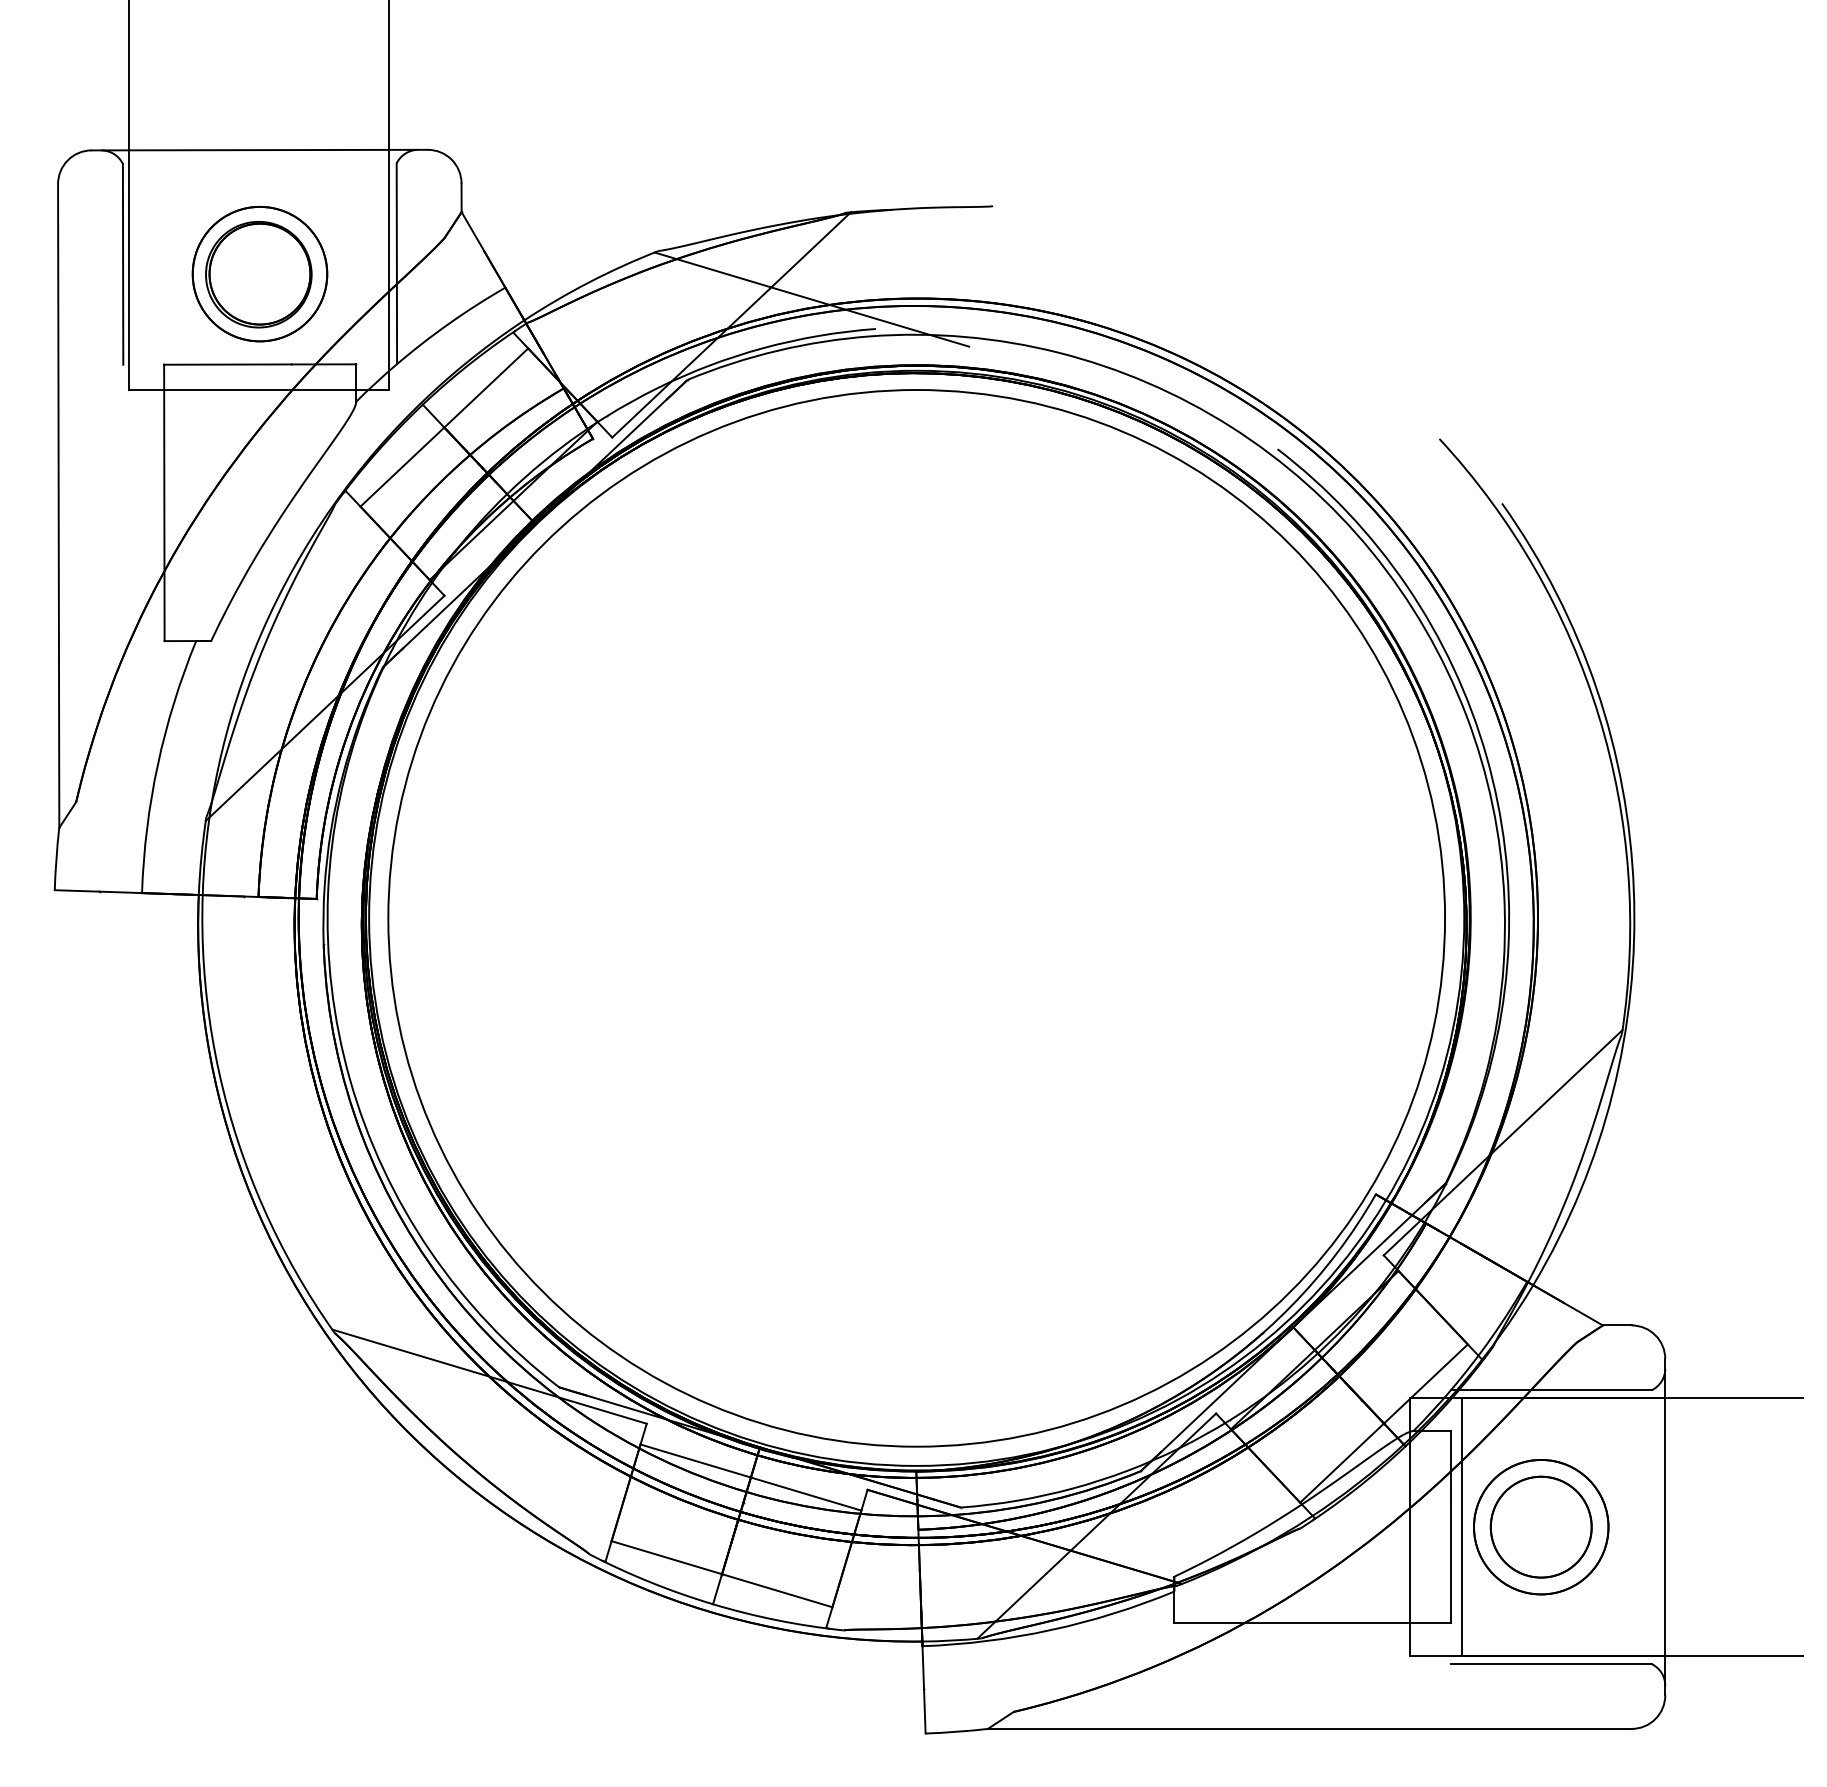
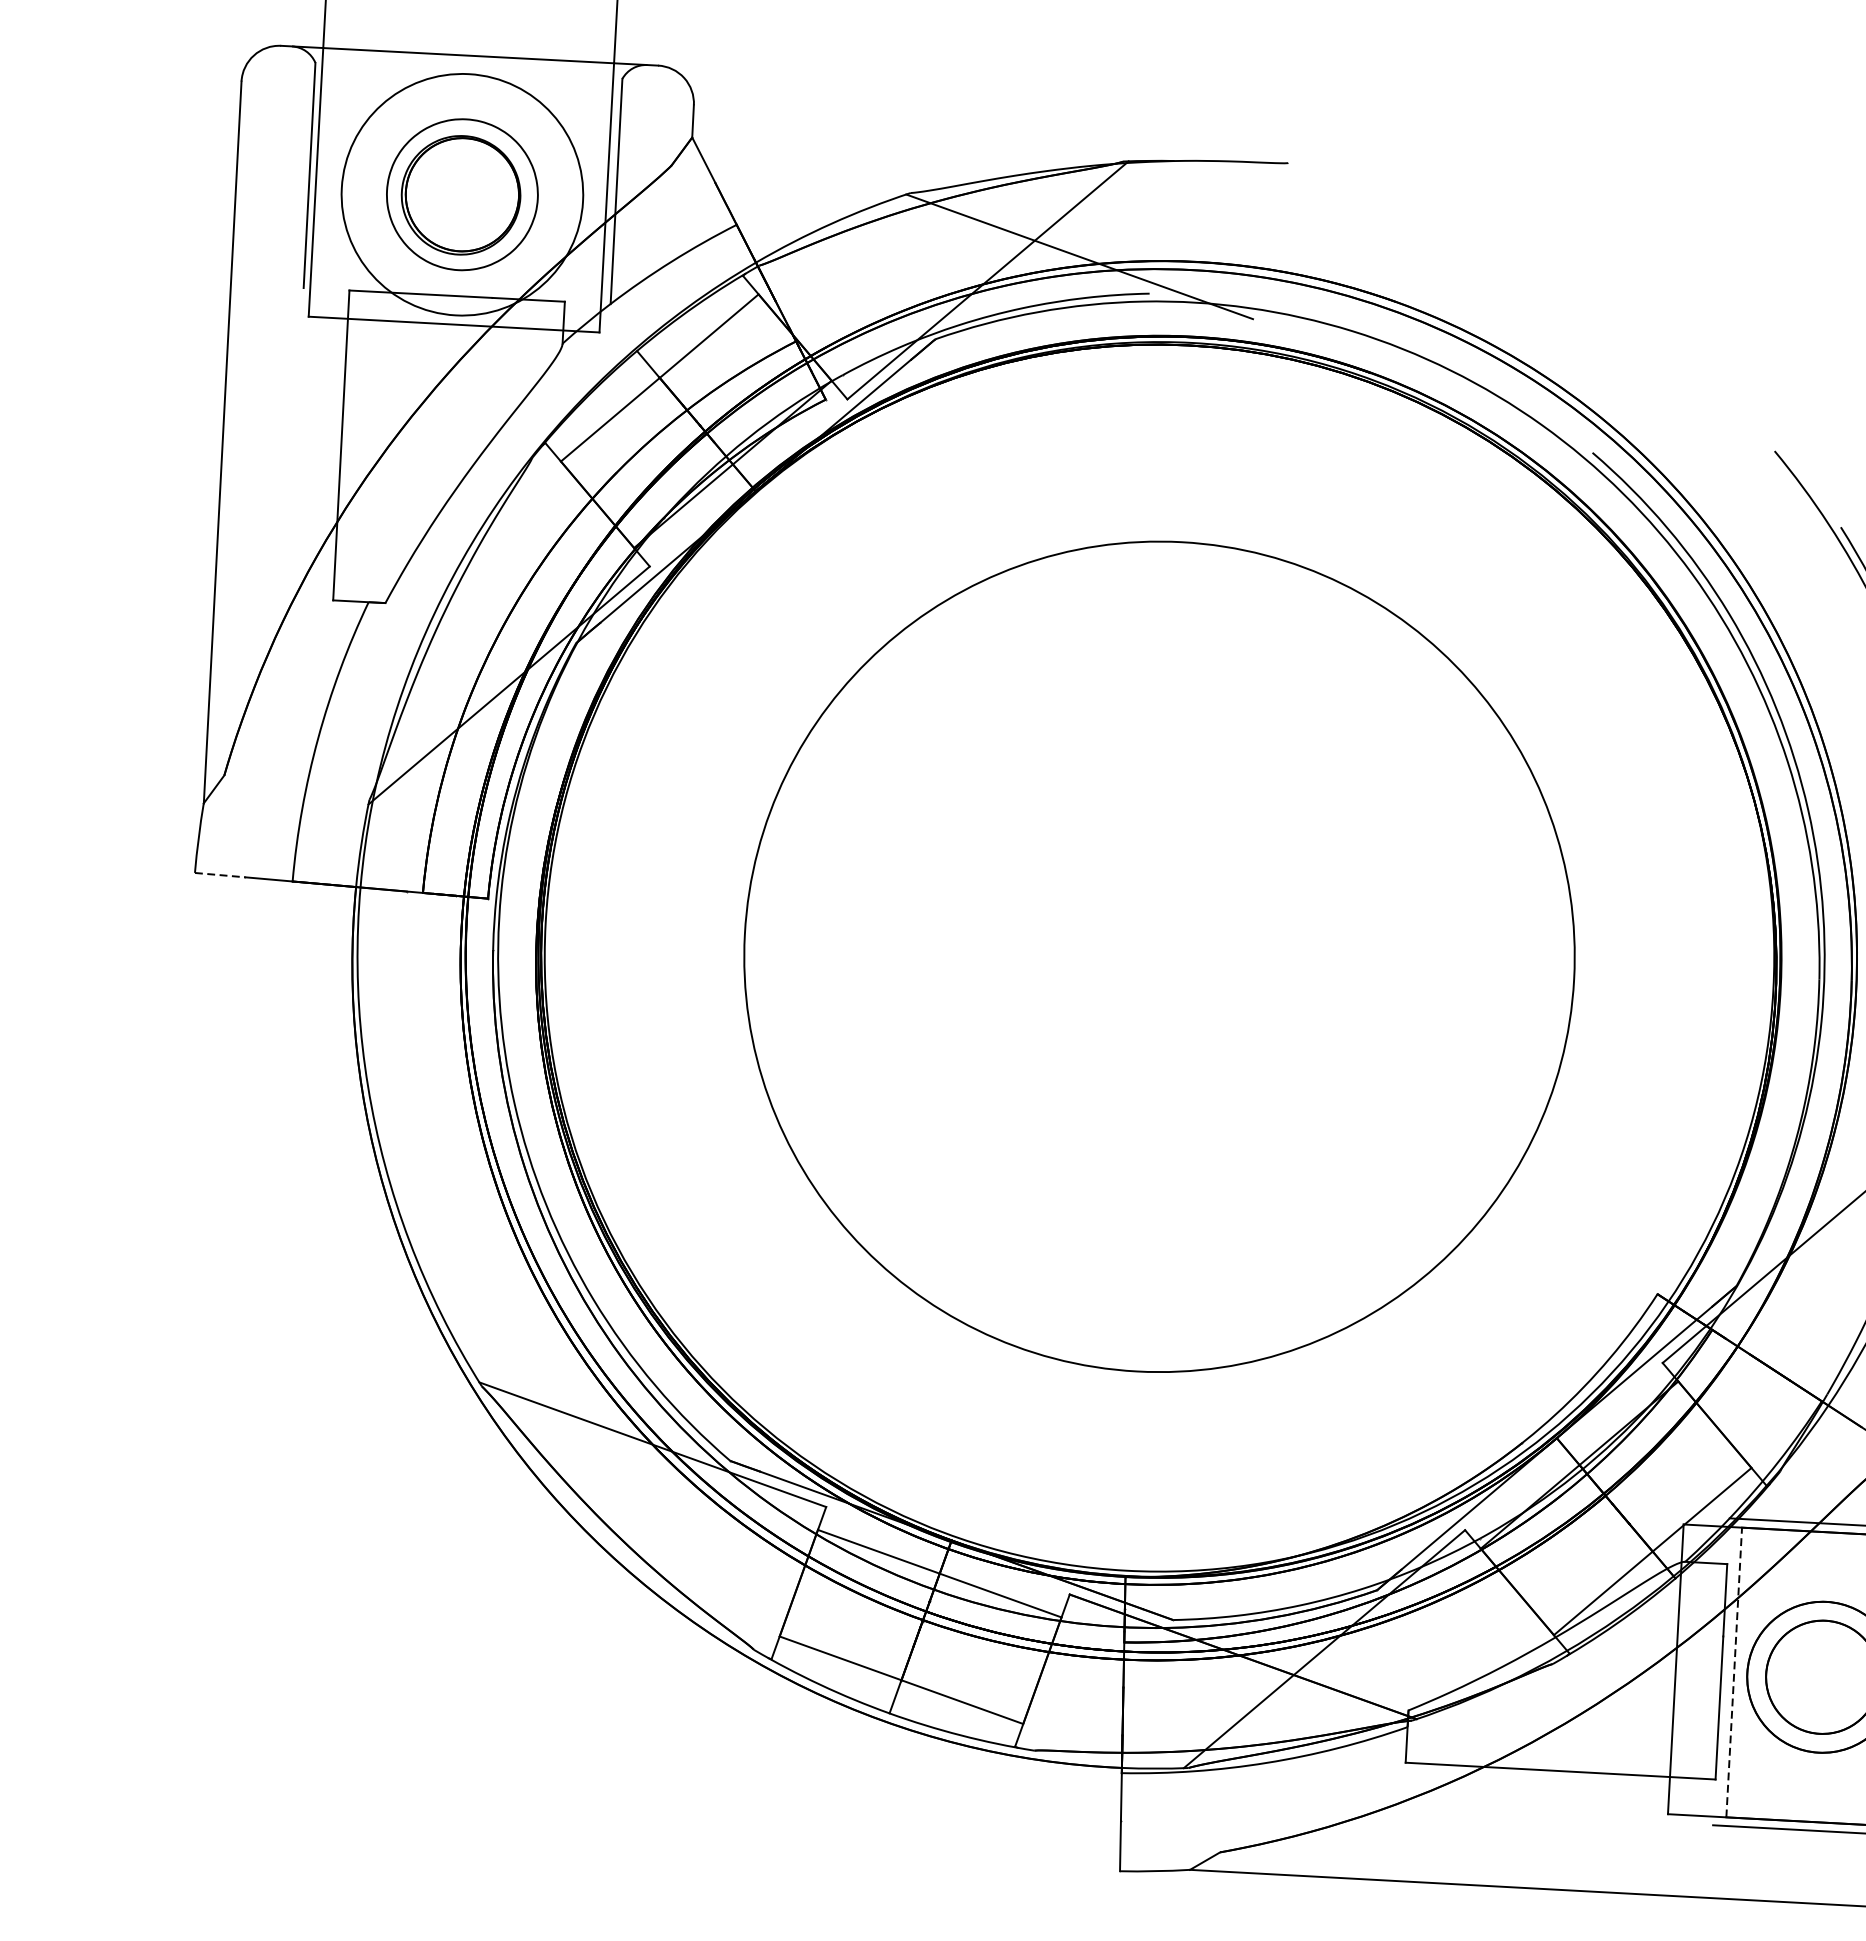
circle: (259, 273) -> (461, 194), size x1.6
line: (77, 890) -> (220, 874), solid -> dashed
circle: (916, 918) -> (1159, 956), size x0.7
line: (1462, 1526) -> (1734, 1671), solid -> dashed

